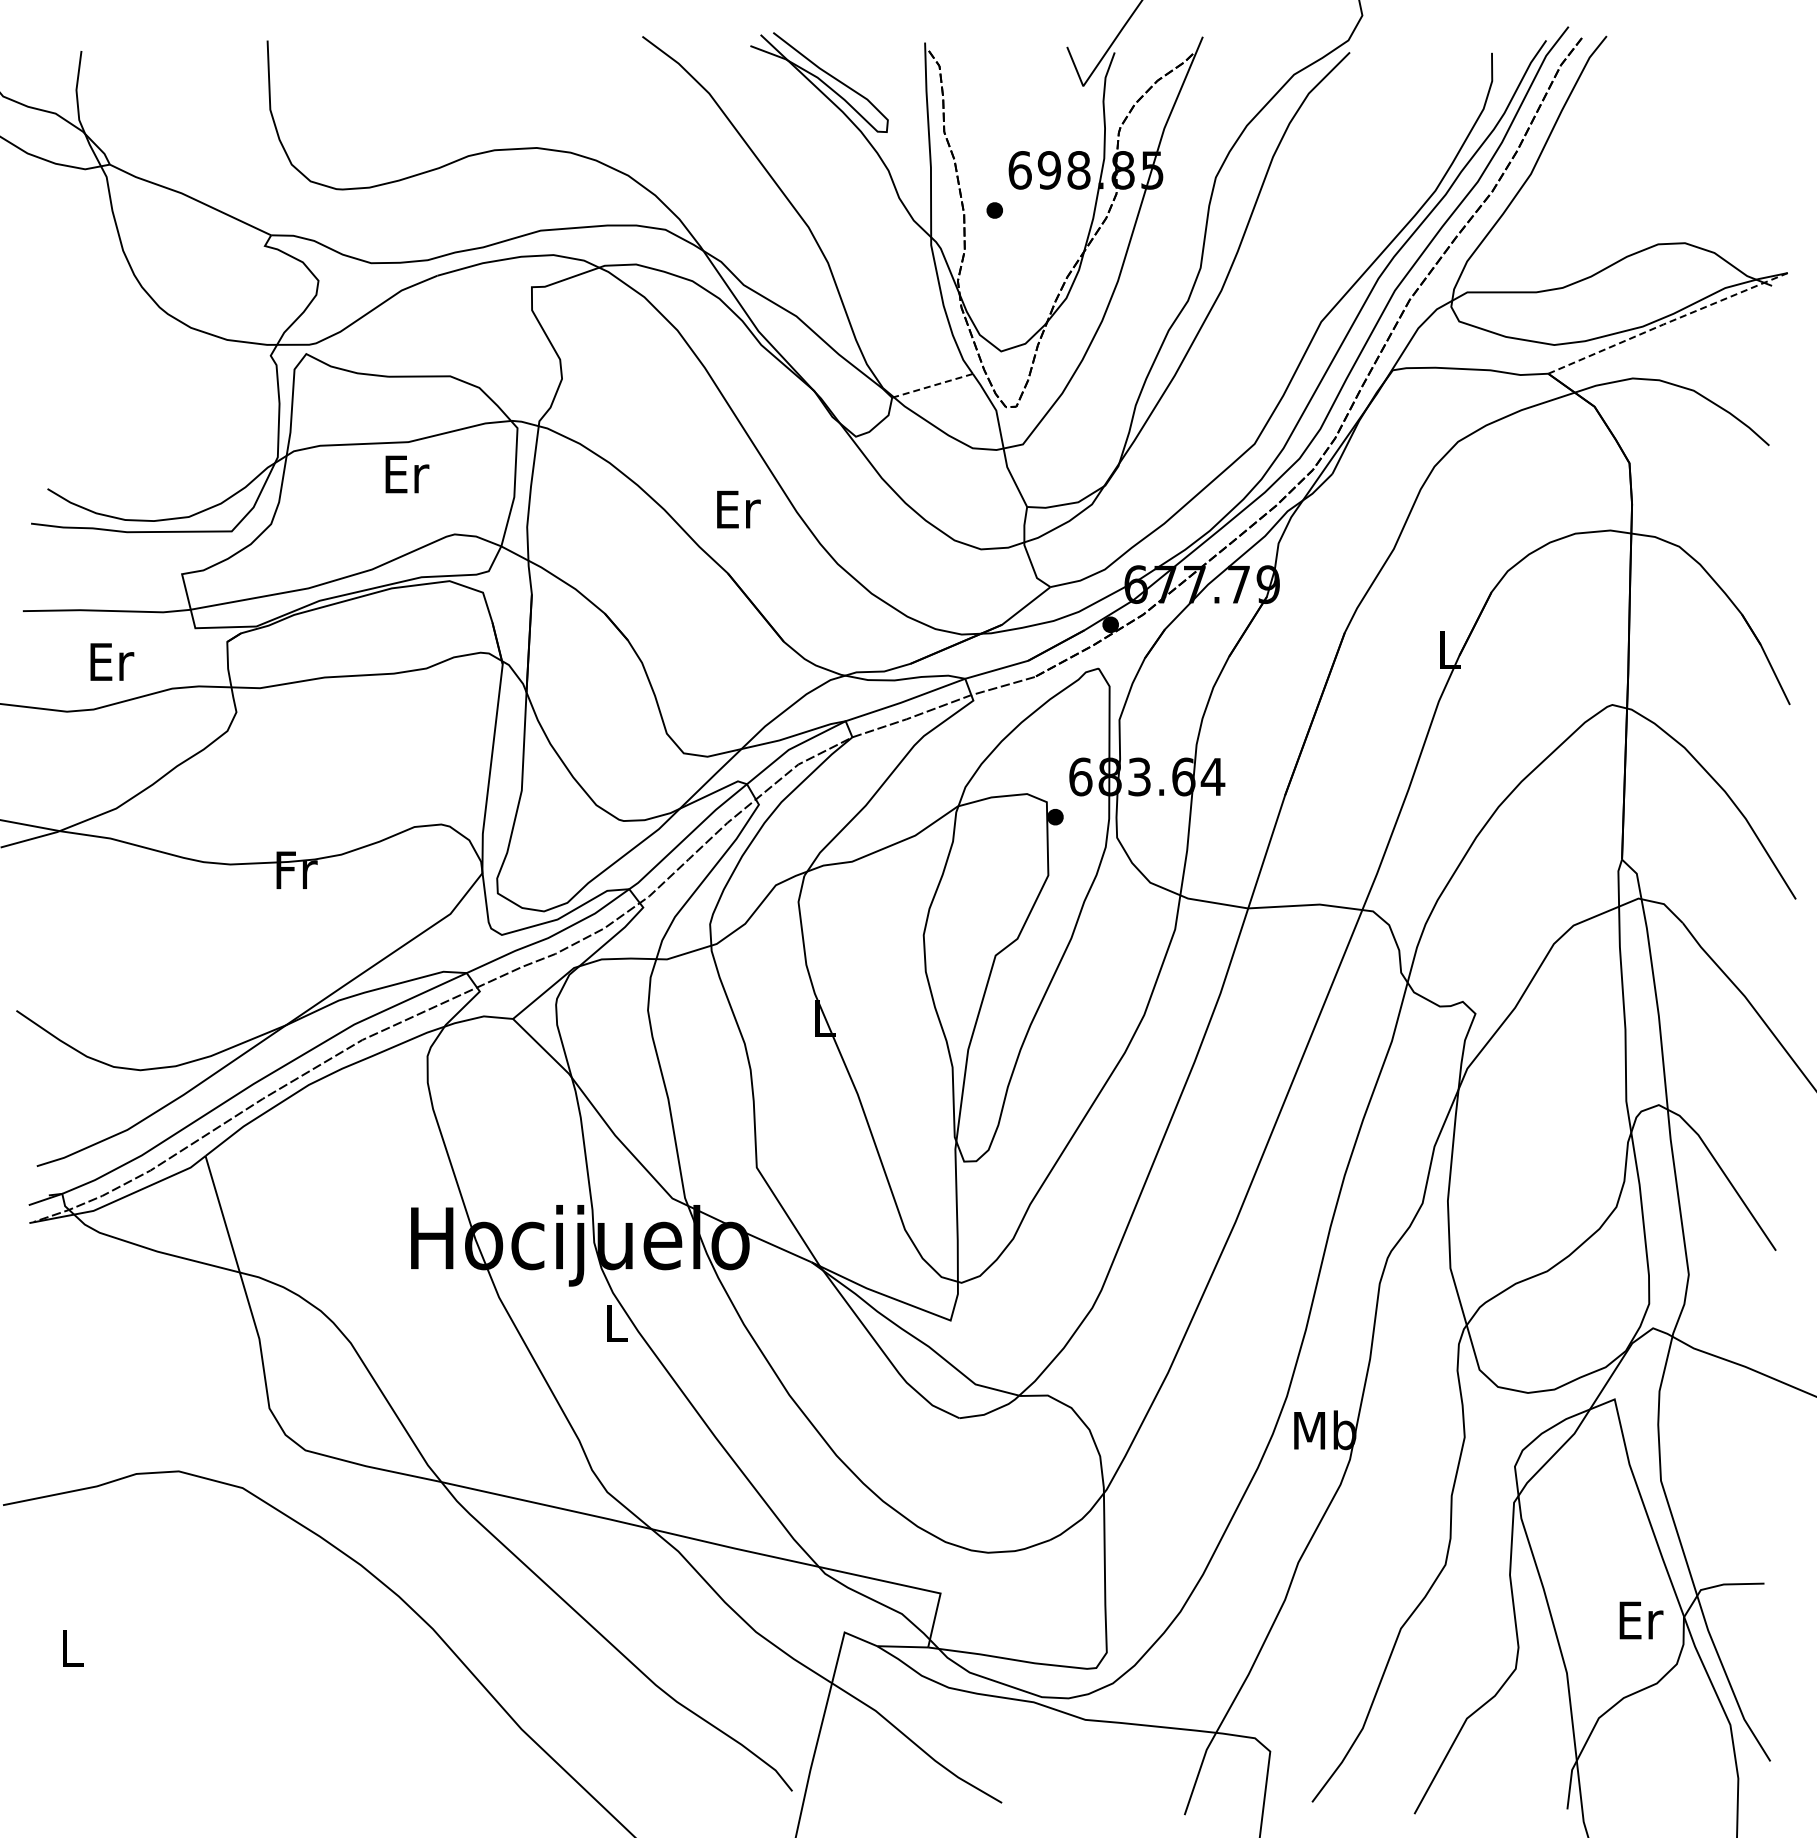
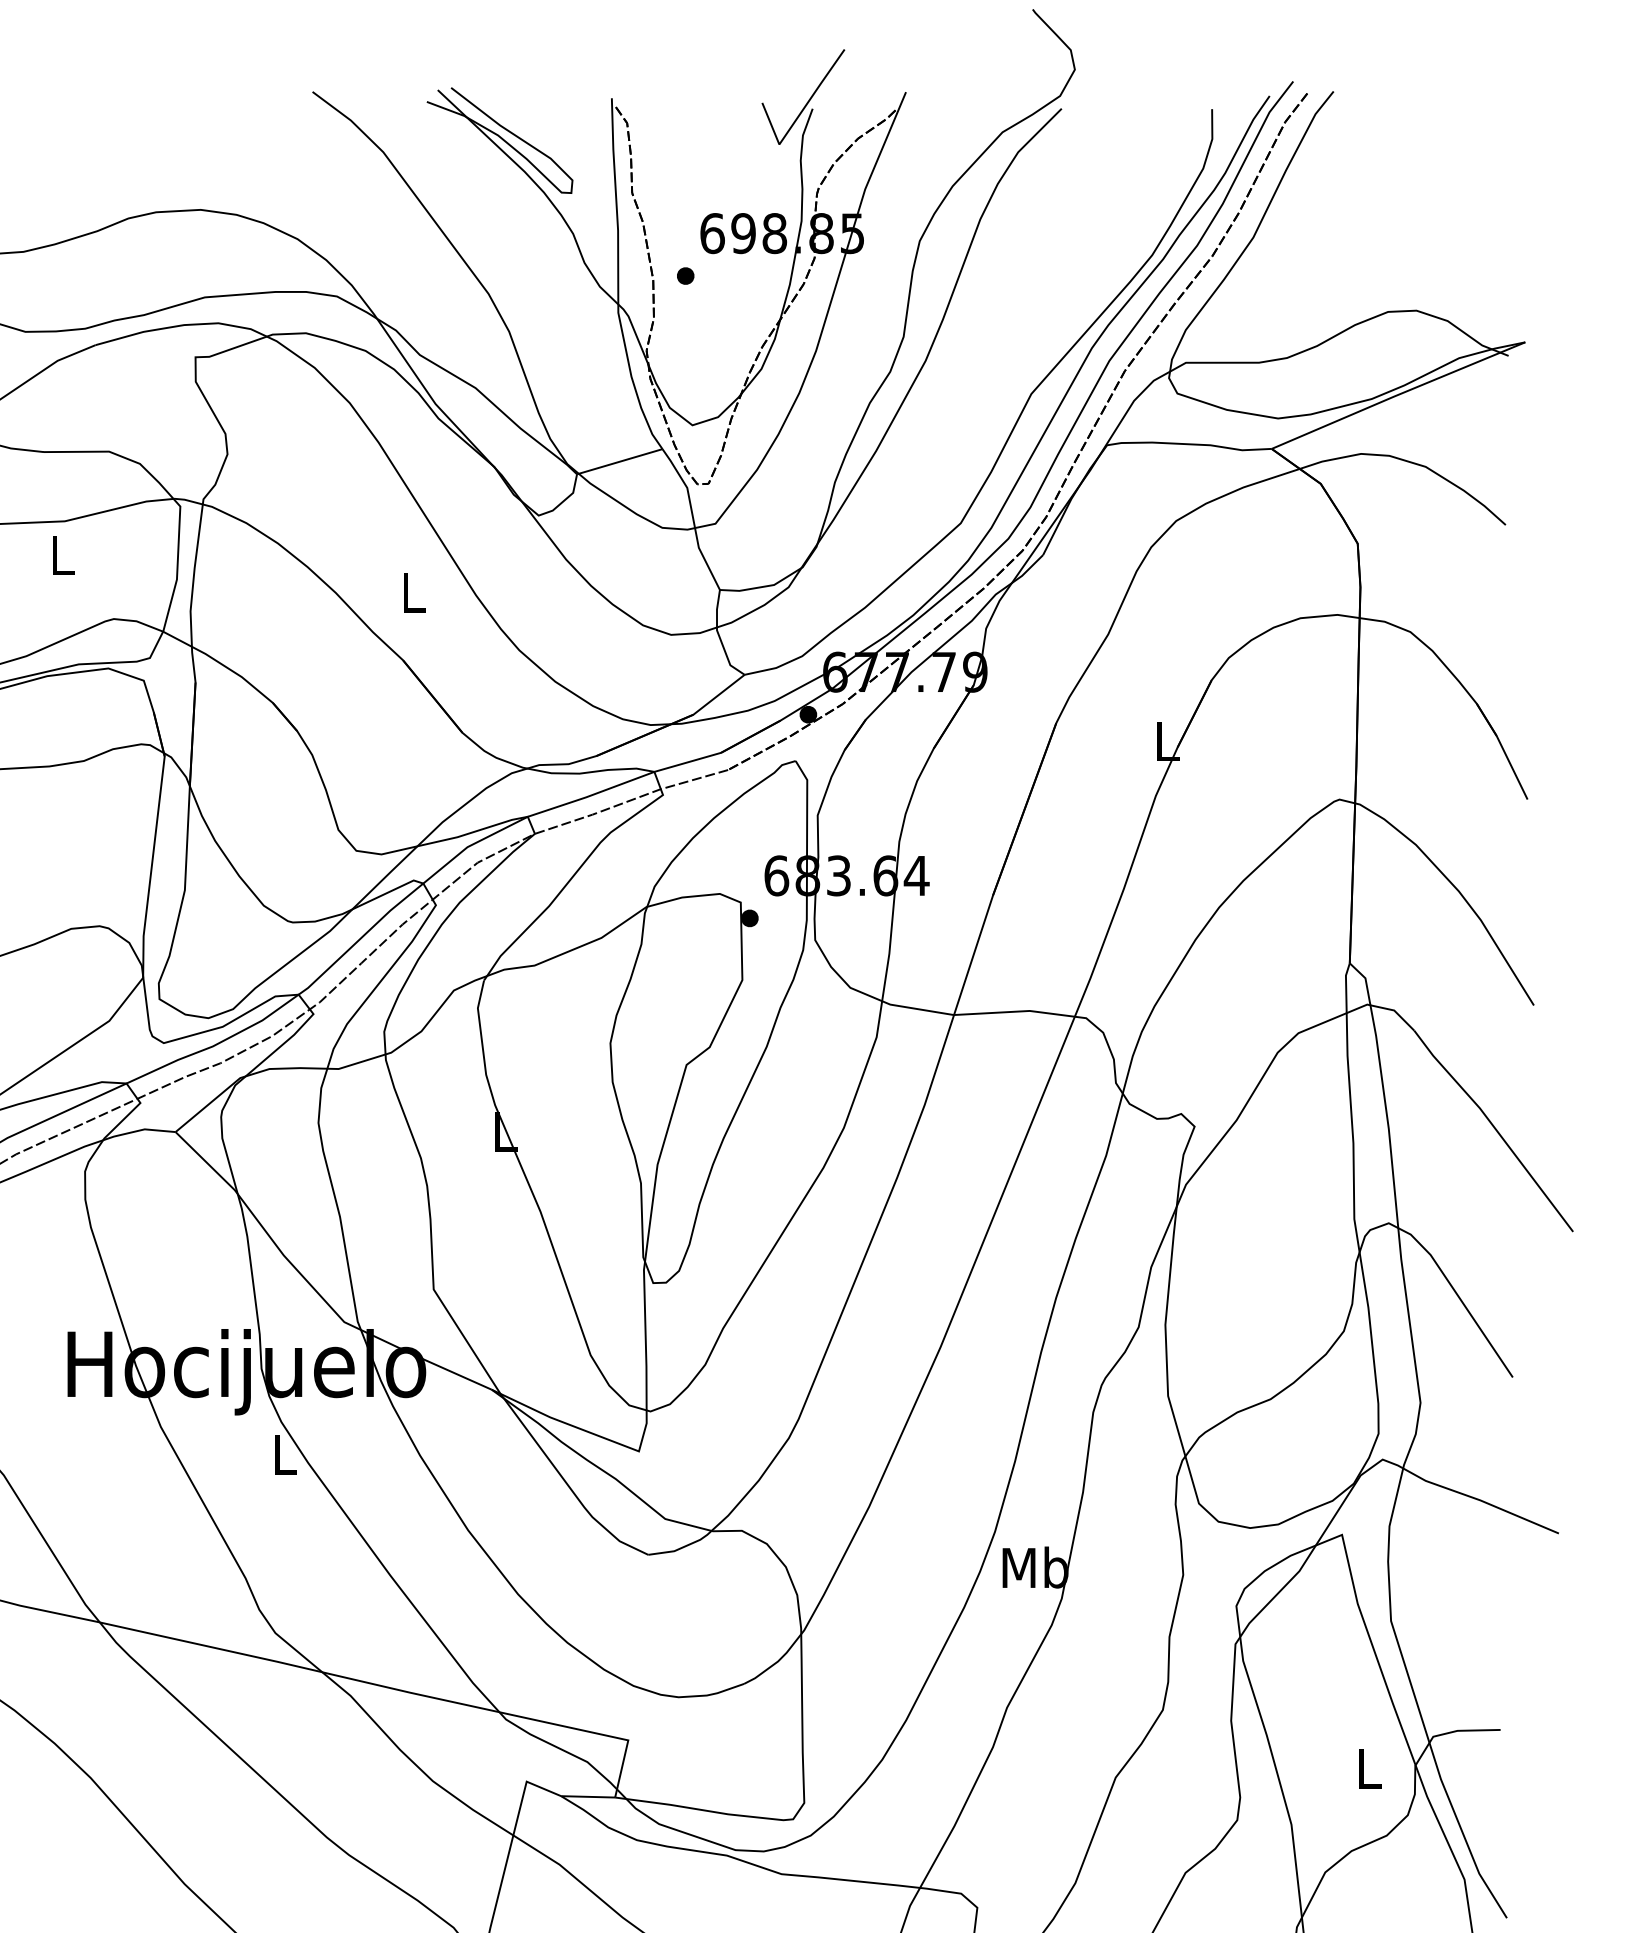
line: (1667, 322) -> (1397, 394), dashed -> solid
line: (933, 385) -> (620, 461), dashed -> solid
text: (407, 474) -> (63, 555), Er -> L
text: (738, 509) -> (414, 592), Er -> L
text: (1641, 1620) -> (1370, 1768), Er -> L

